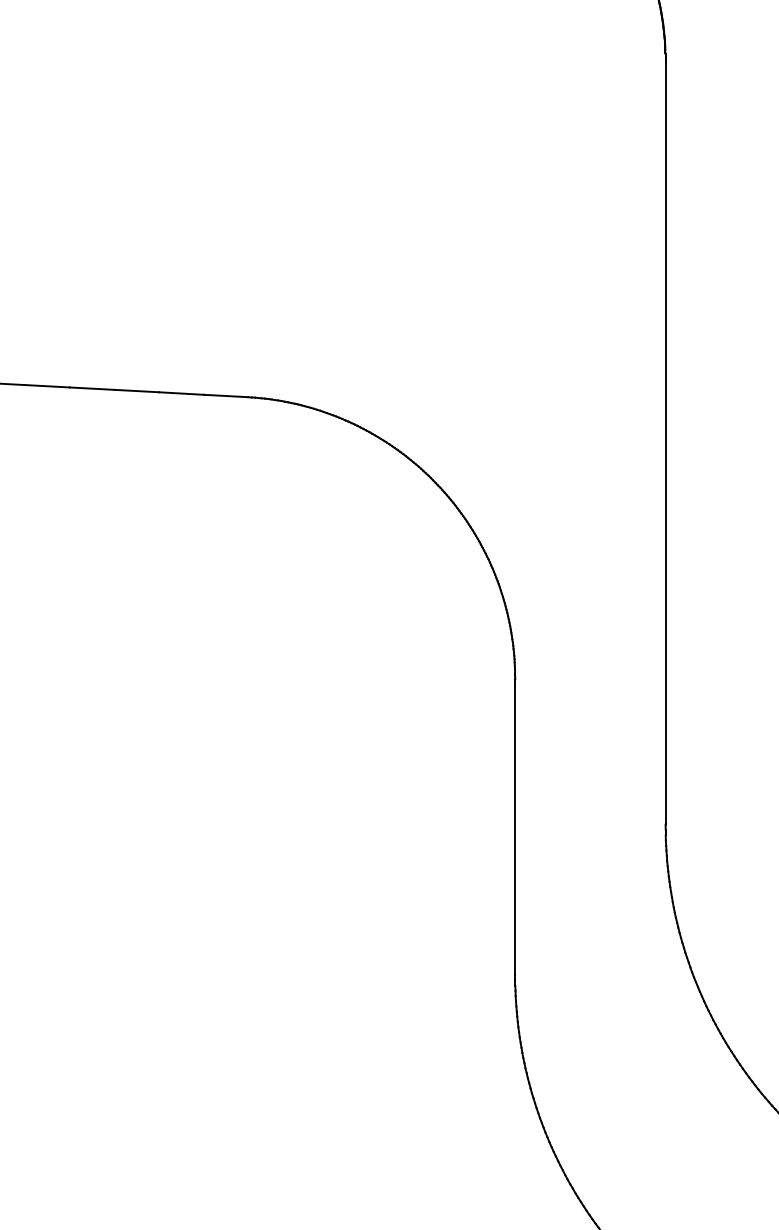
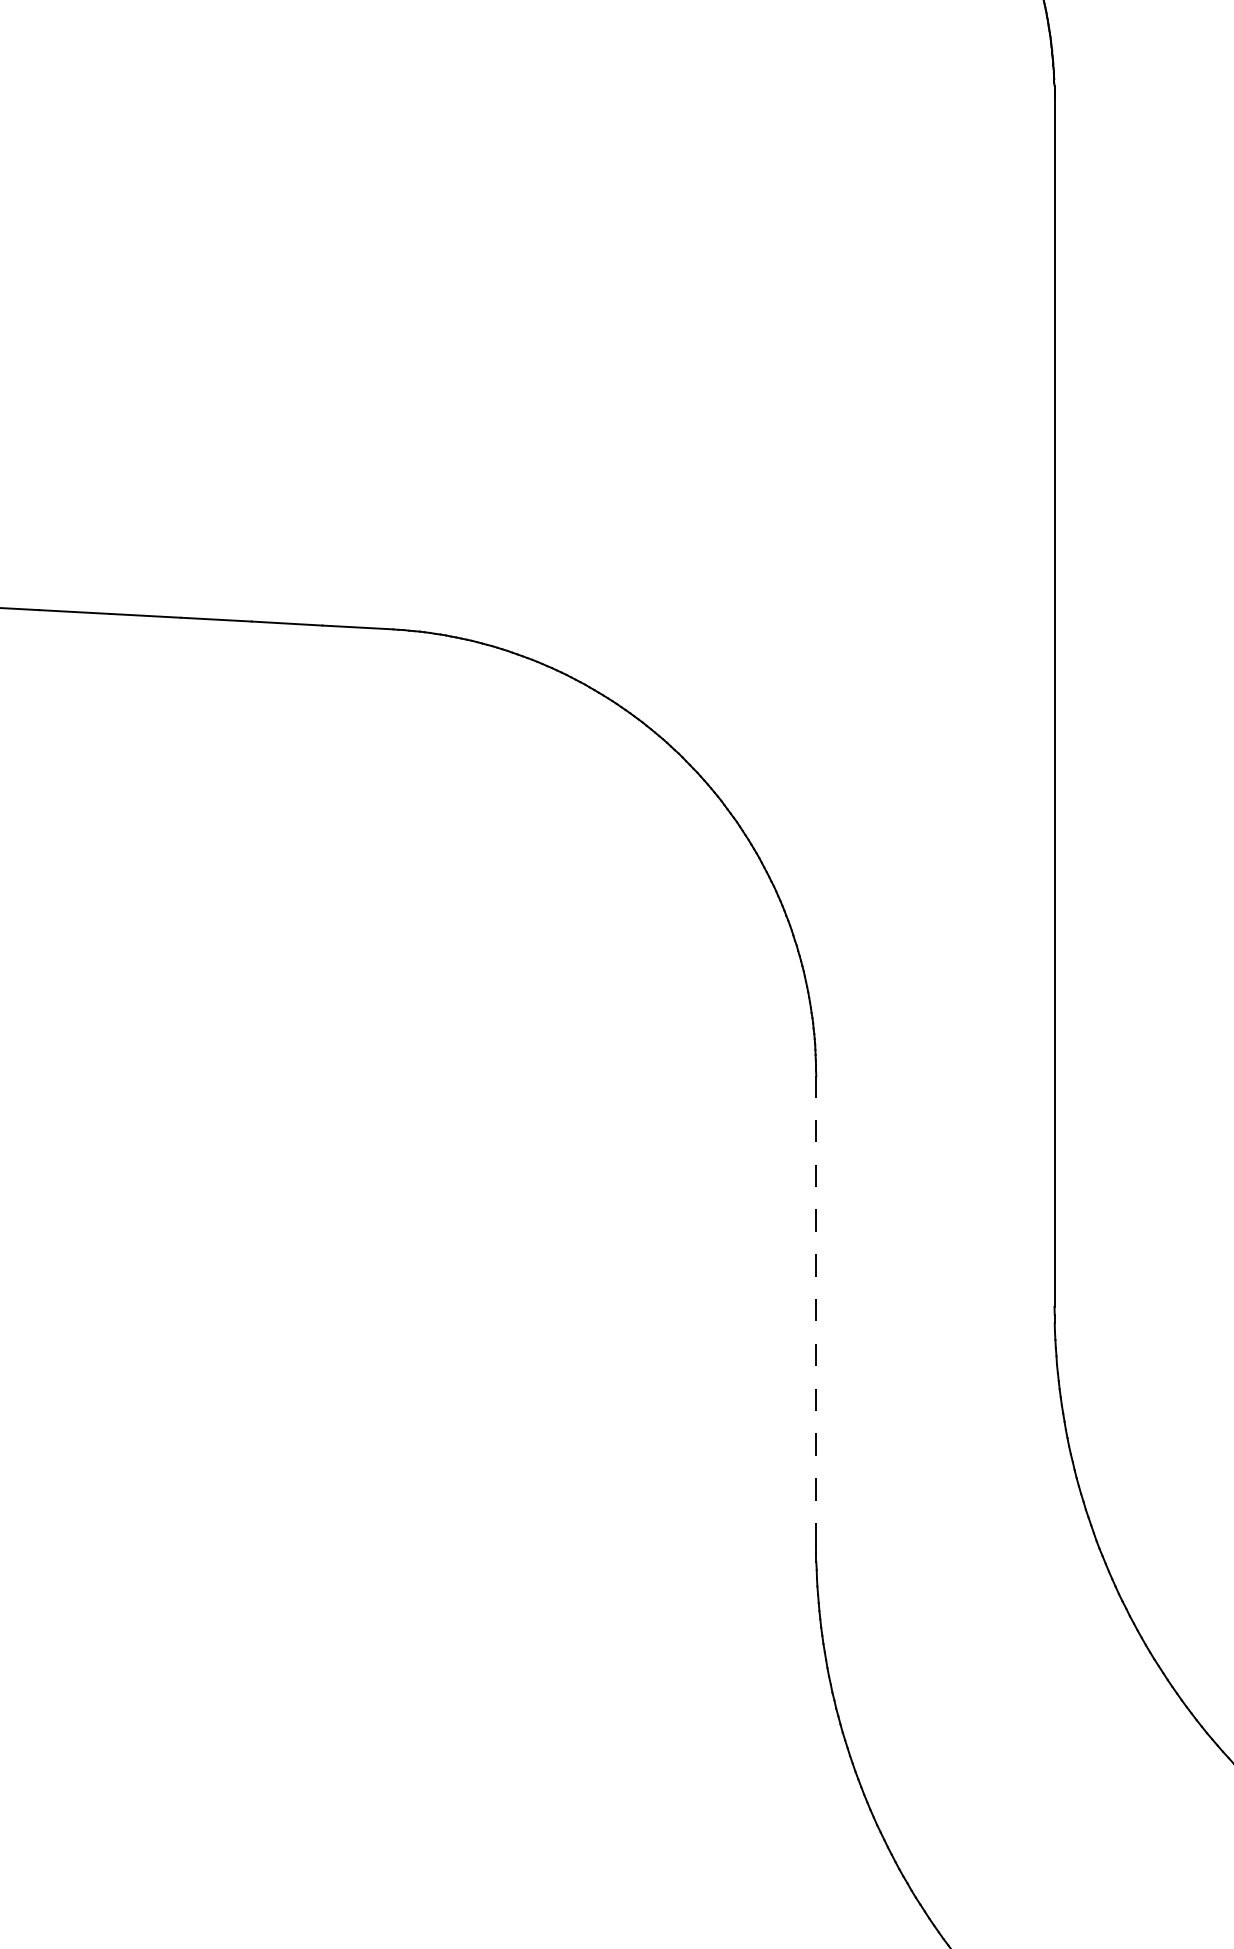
line: (515, 827) -> (816, 1311), solid -> dashed

